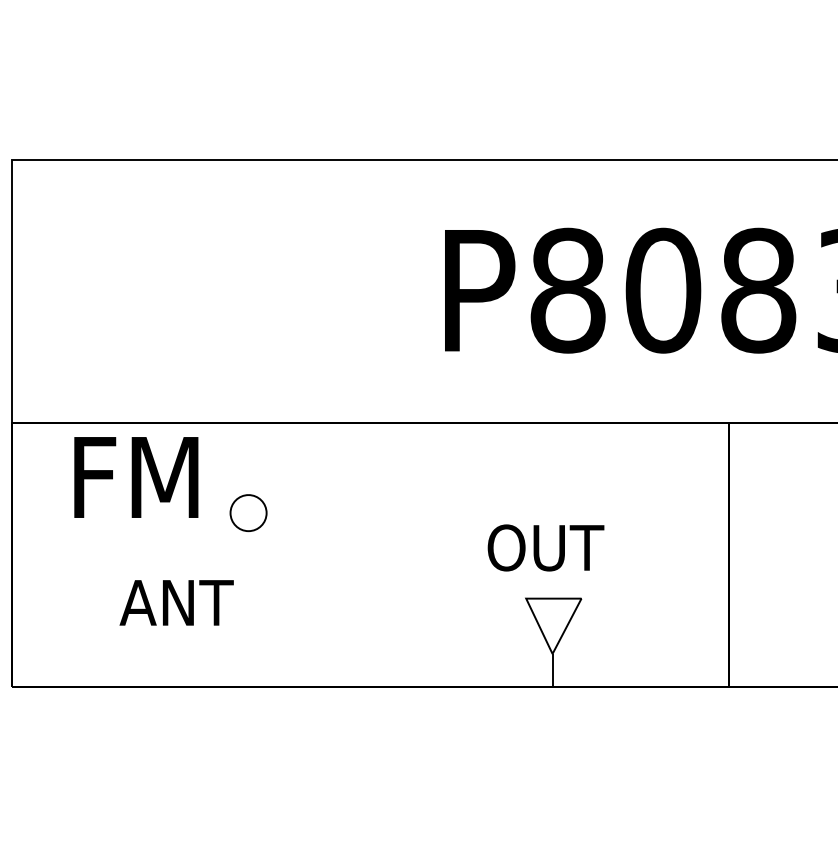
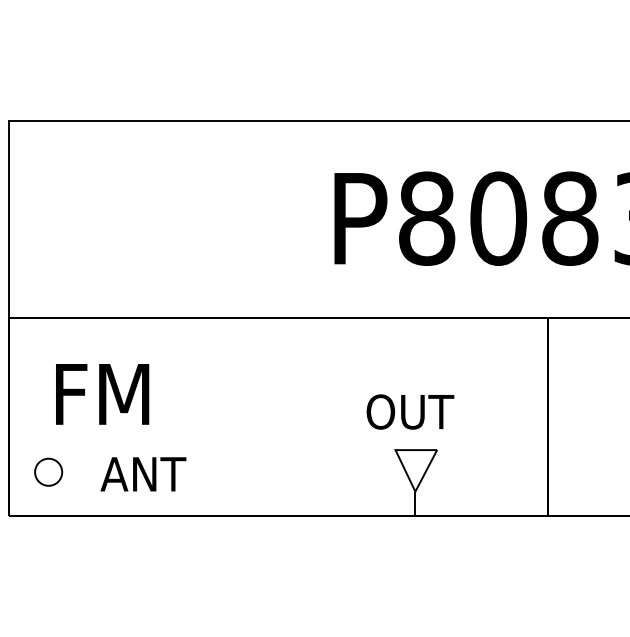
text: (136, 477) -> (102, 394), moved
part: (248, 512) -> (48, 471), moved
text: (176, 602) -> (143, 474), moved

